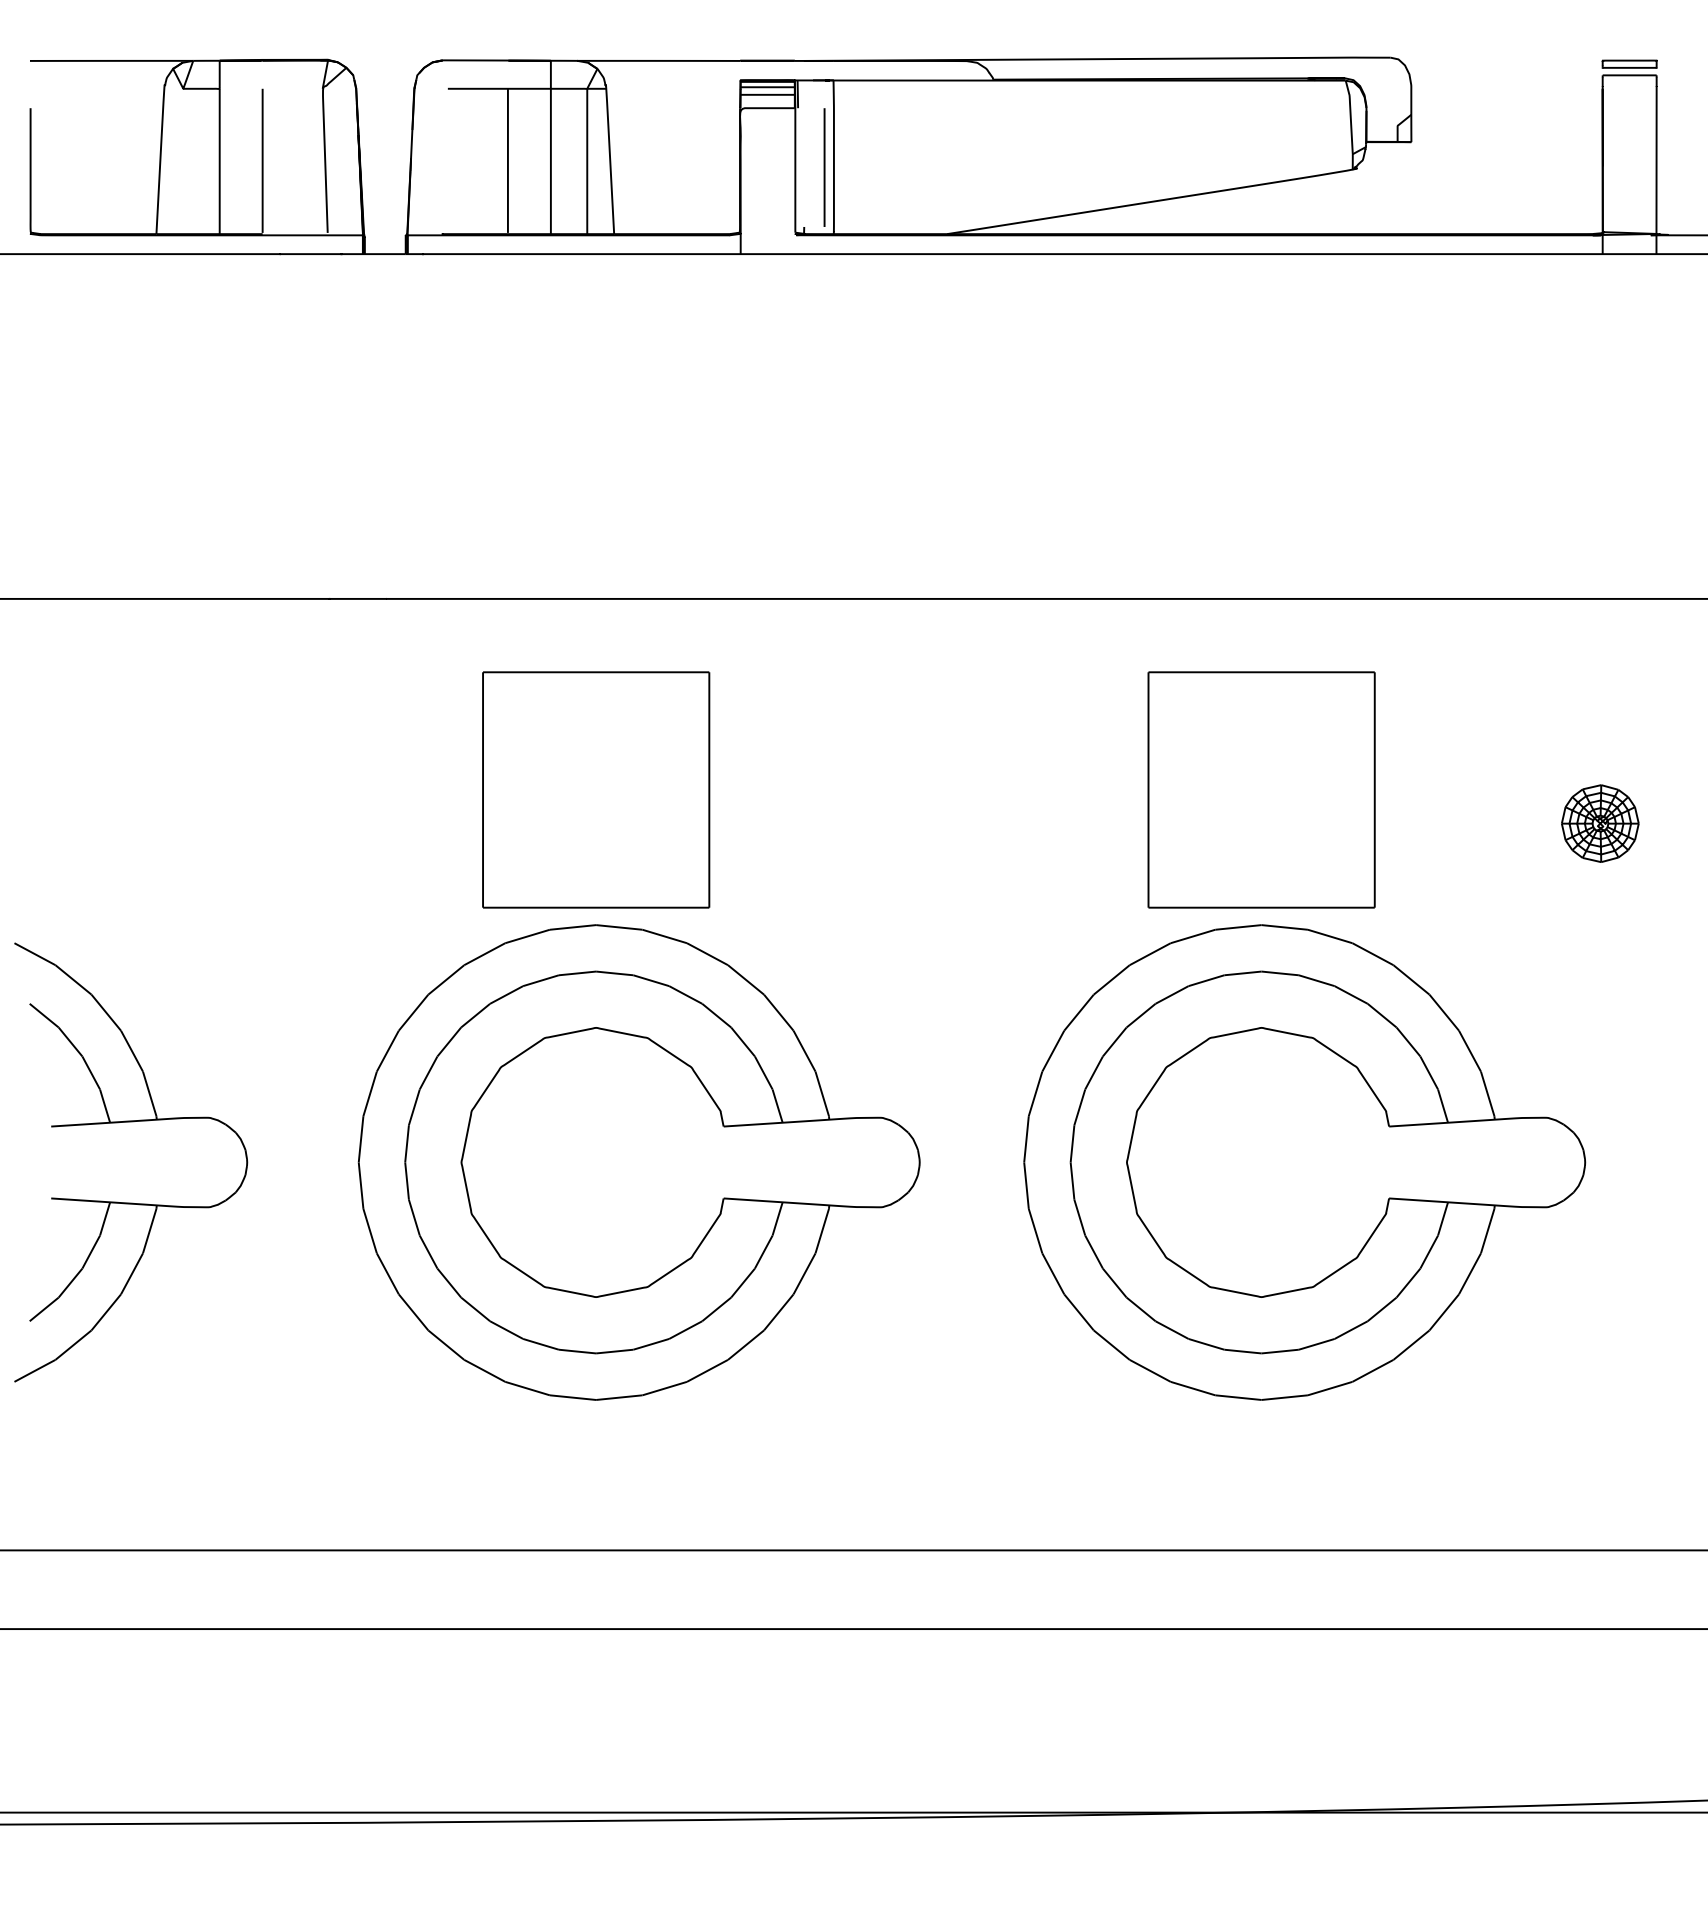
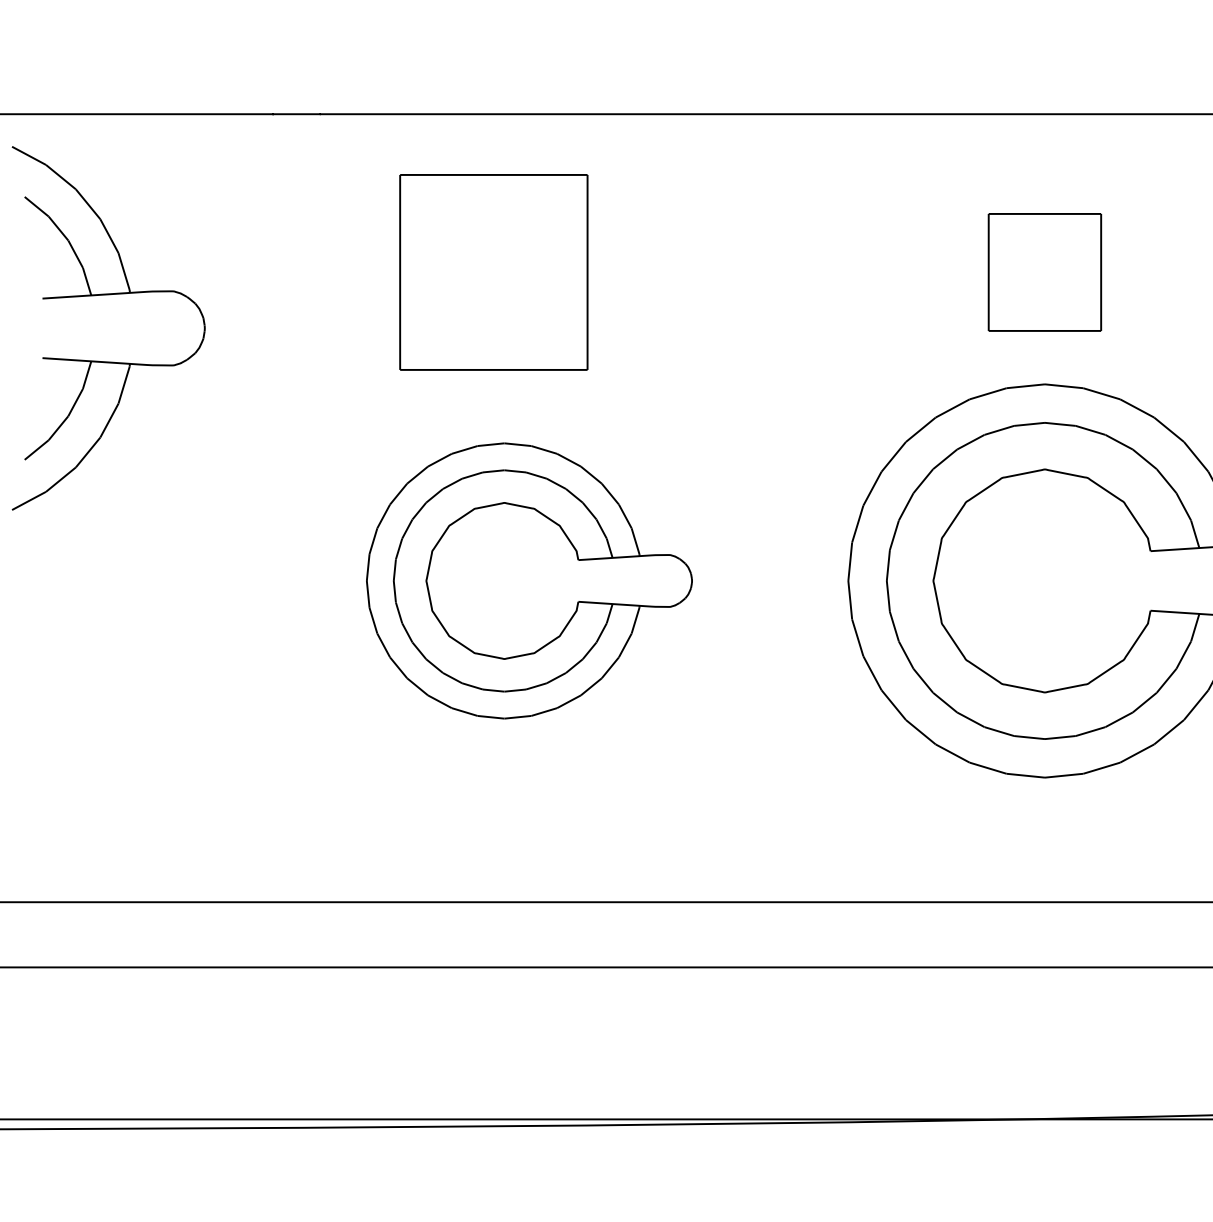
part: (1261, 789) -> (1044, 272), size x0.6
part: (131, 1122) -> (109, 295), moved
part: (638, 1162) -> (528, 580), size x0.7

